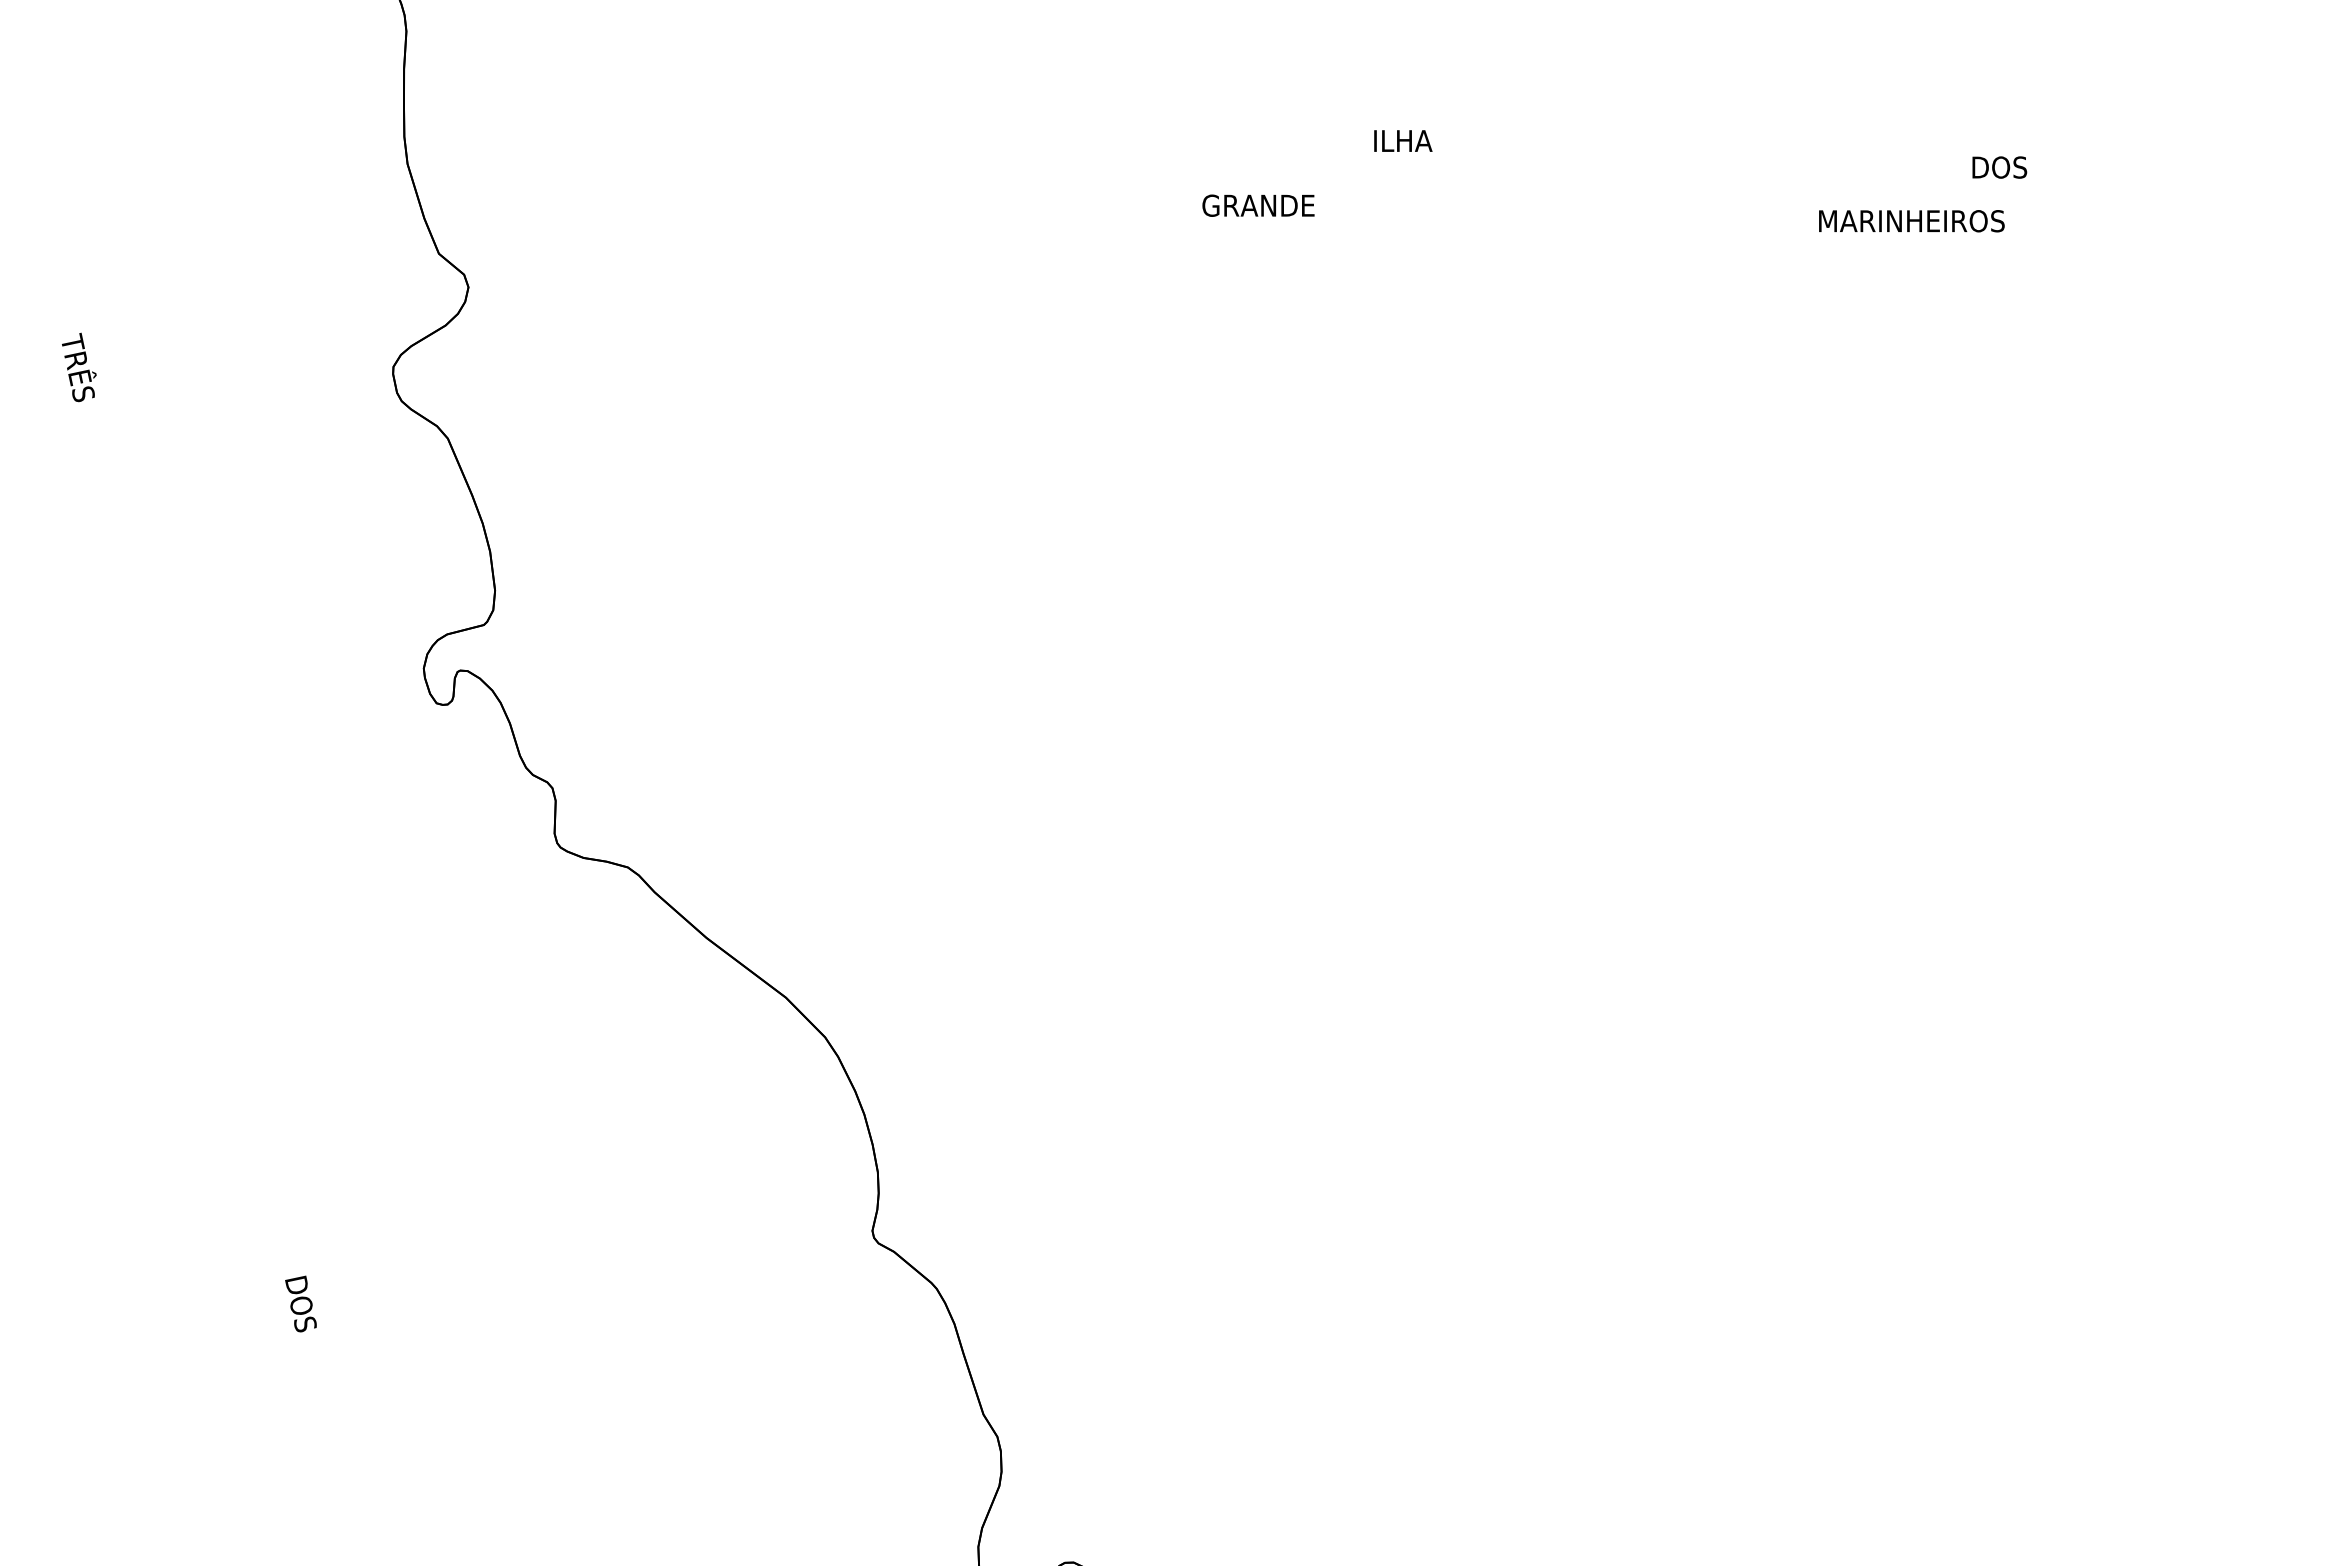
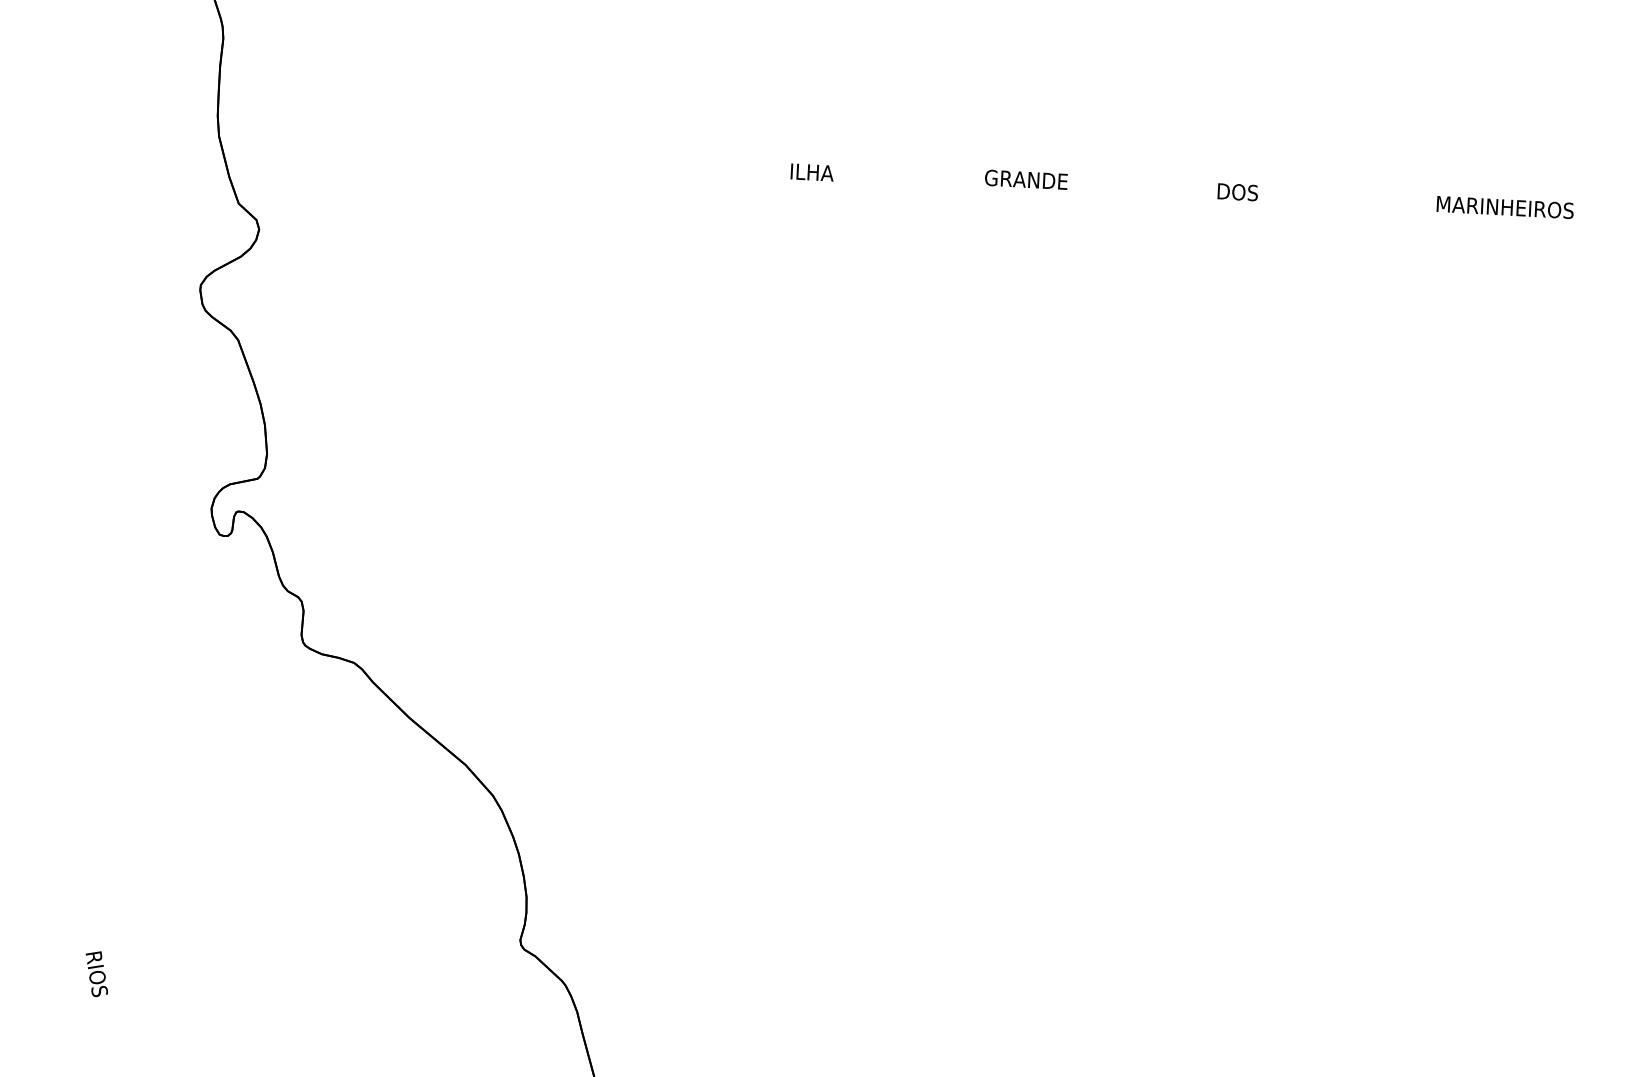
text: (1403, 140) -> (812, 172), moved
text: (1999, 167) -> (1237, 192), moved
text: (1258, 205) -> (1026, 179), moved
text: (1911, 221) -> (1505, 207), moved
text: (301, 1309) -> (96, 976), DOS -> RIOS

